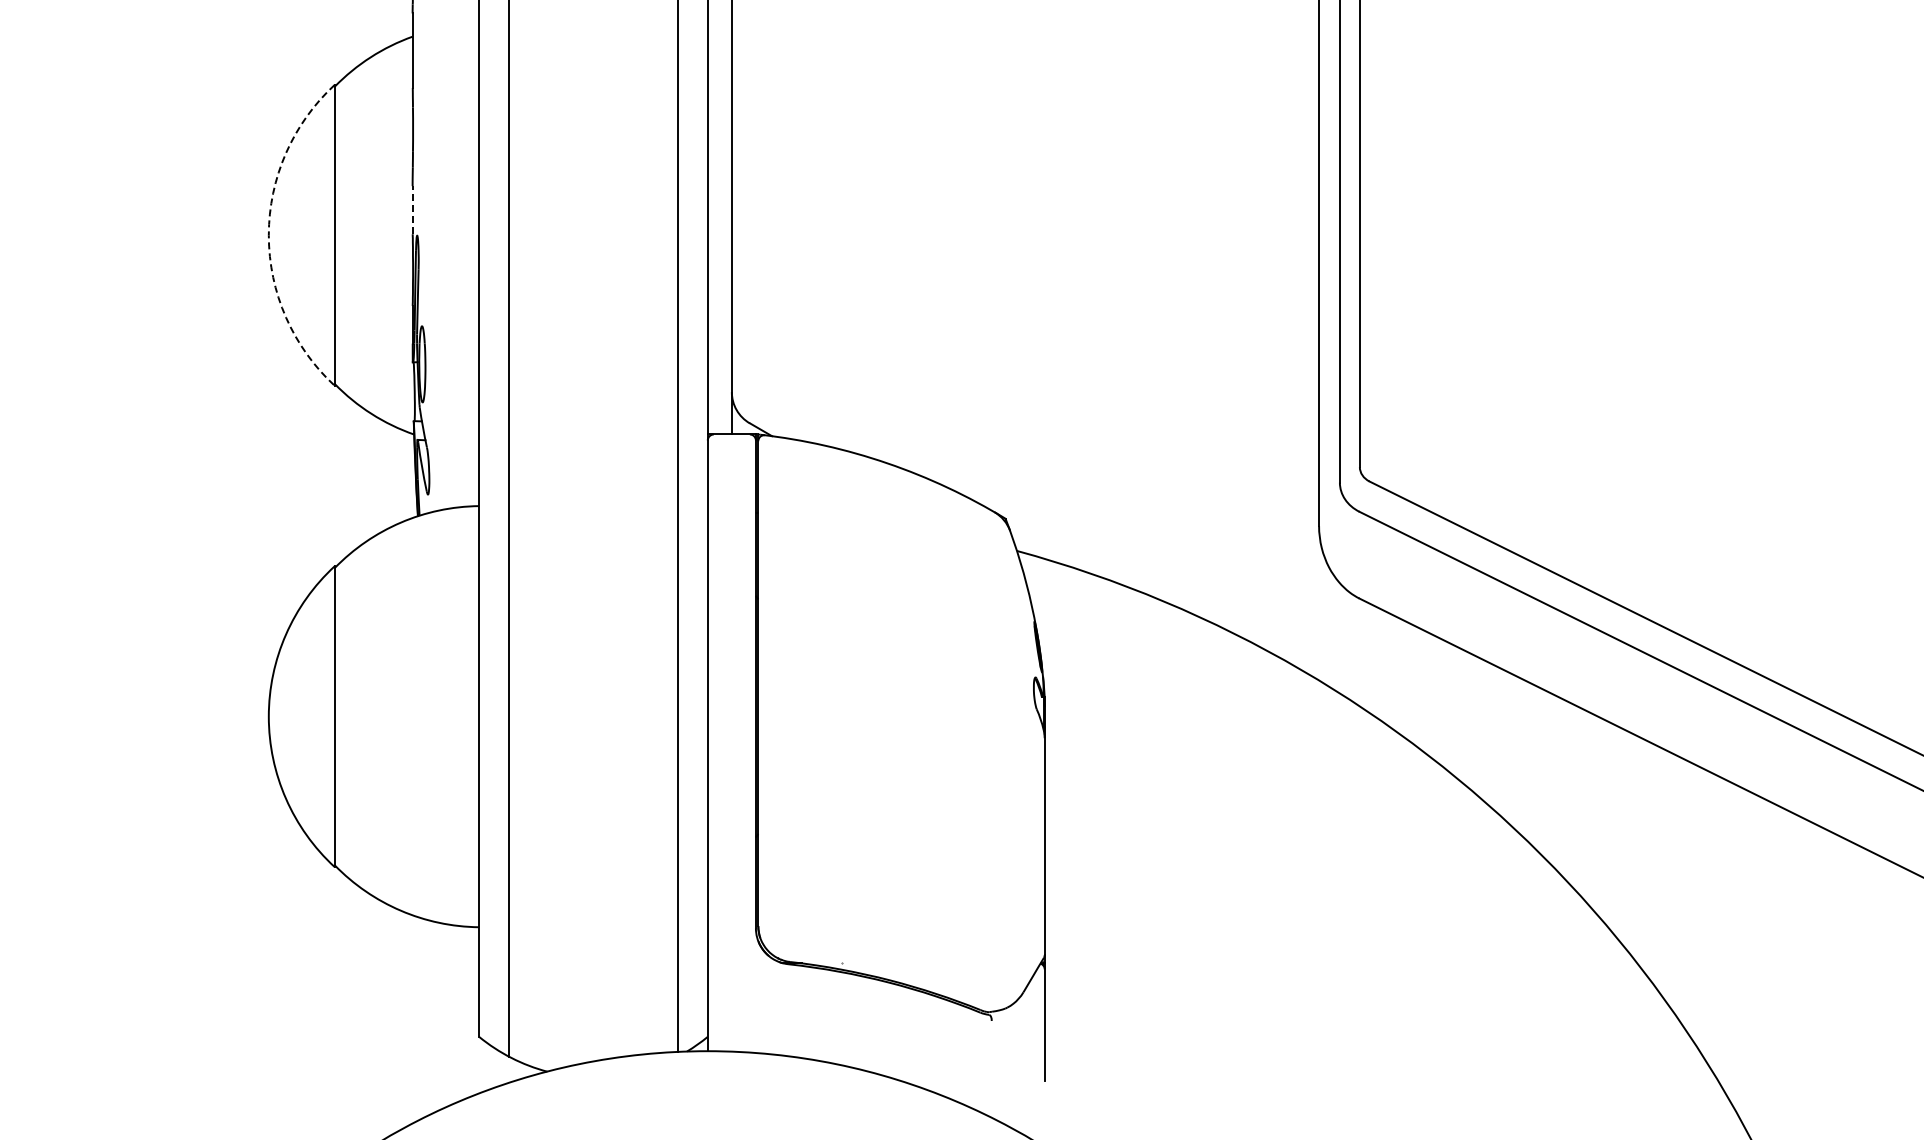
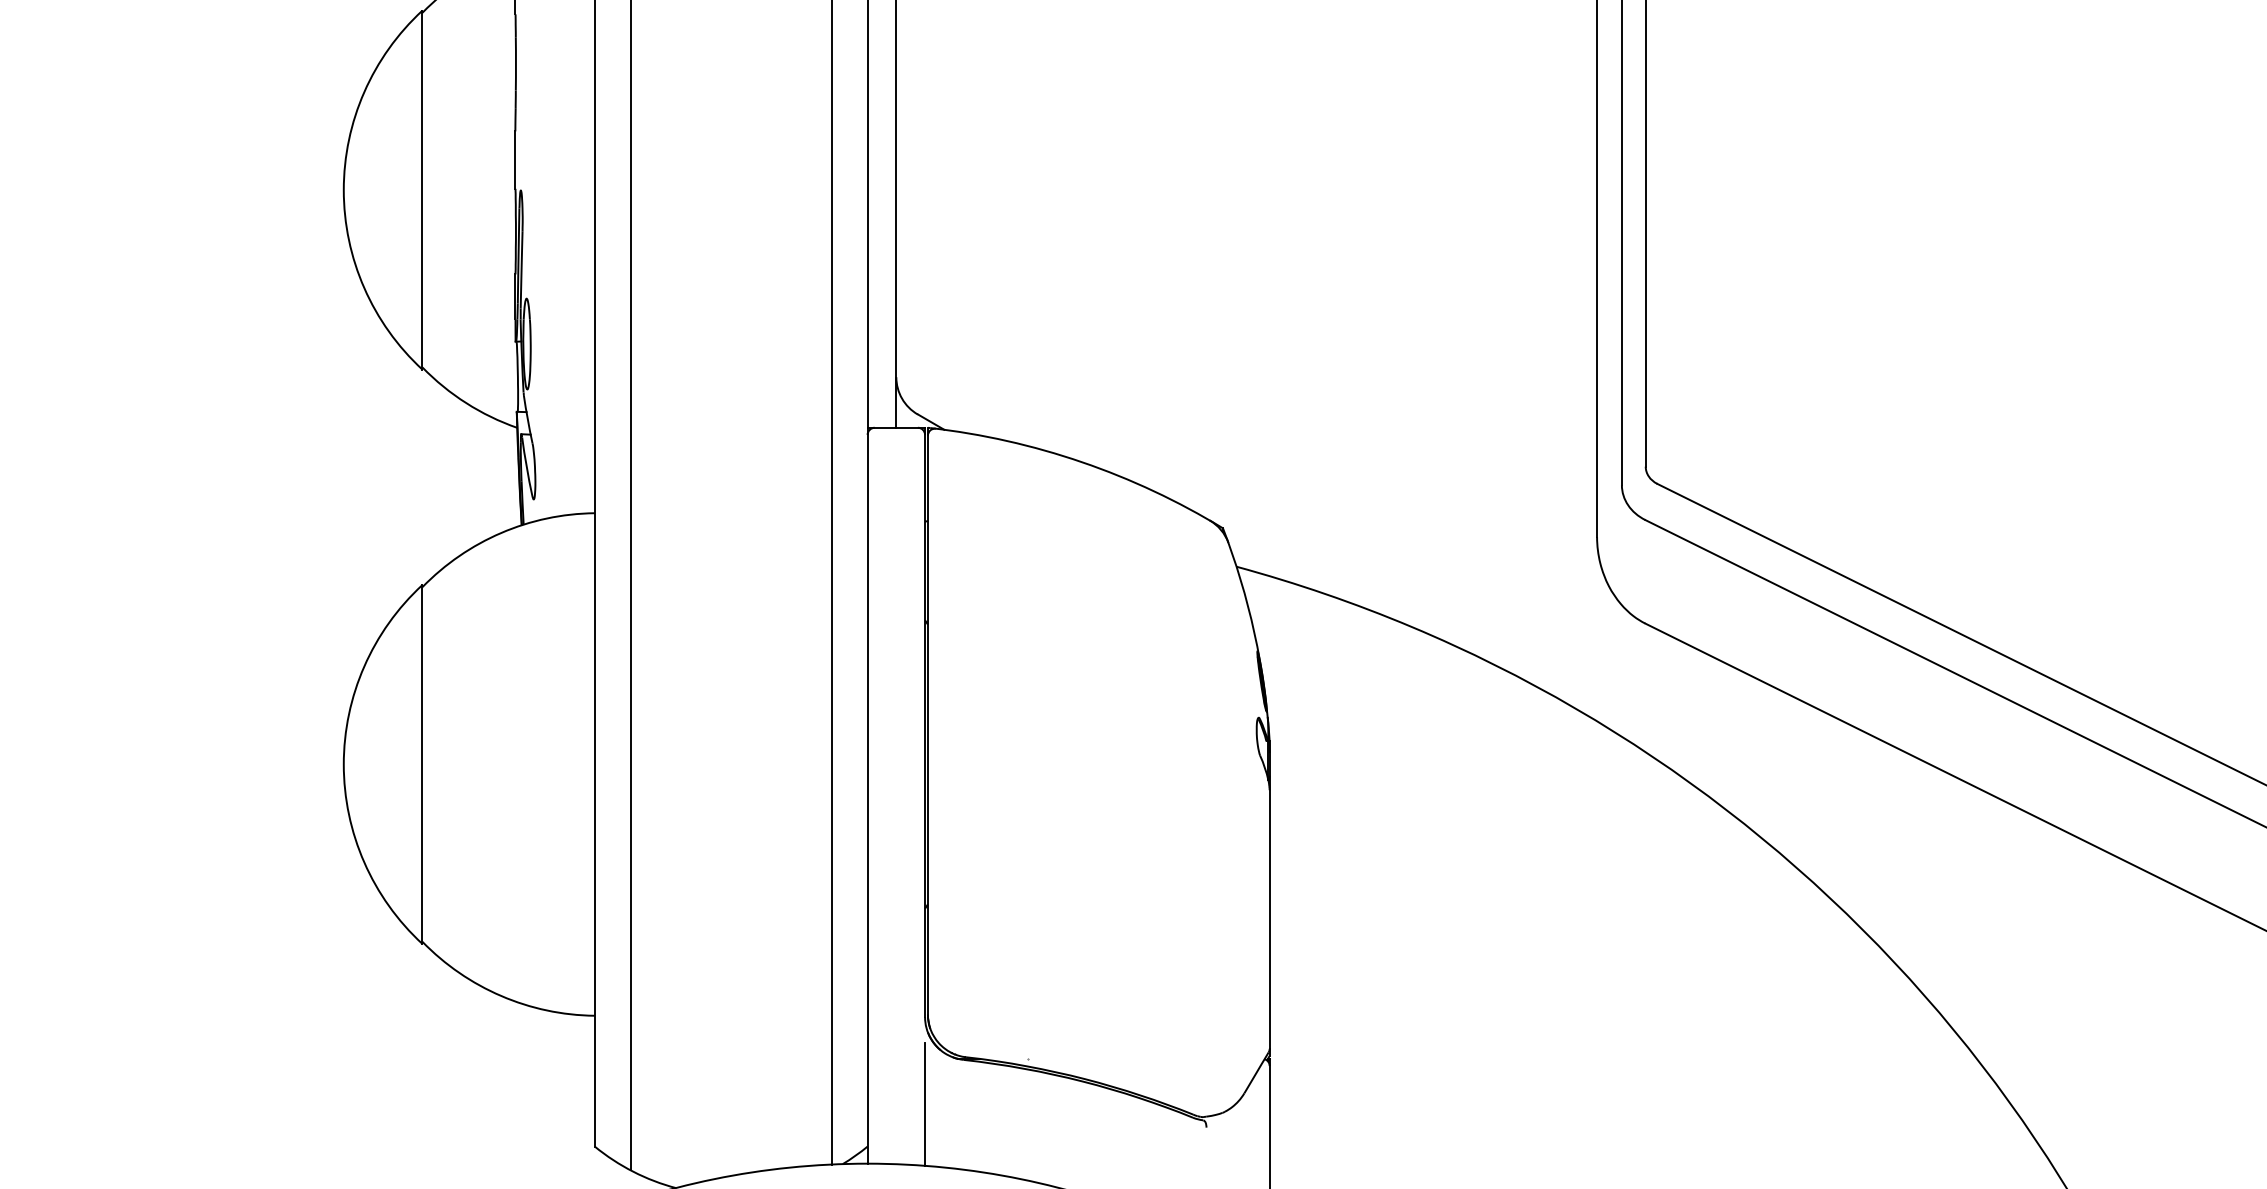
line: (412, 209) -> (515, 159), dashed -> solid
arc: (268, 235) -> (343, 190), dashed -> solid
line: (755, 1001) -> (924, 1104), added

